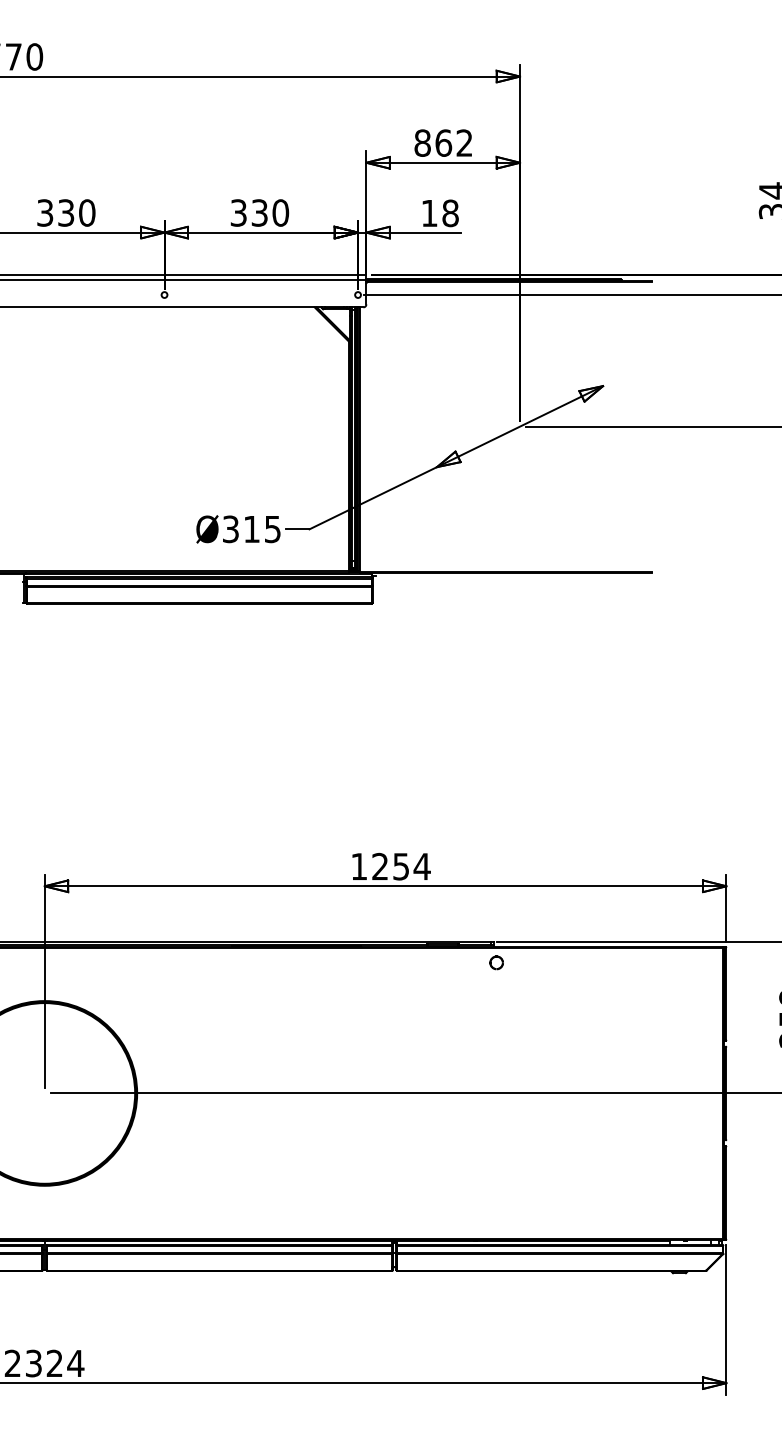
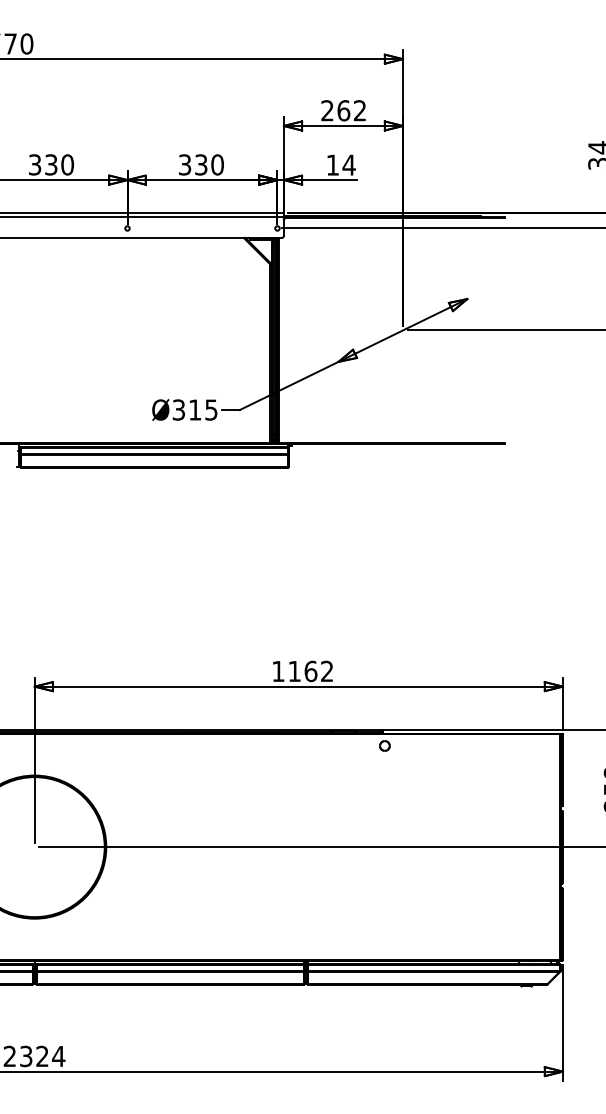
text: (422, 142) -> (327, 110), 862 -> 262
text: (450, 213) -> (349, 165), 18 -> 14
text: (401, 866) -> (311, 671), 1254 -> 1162

